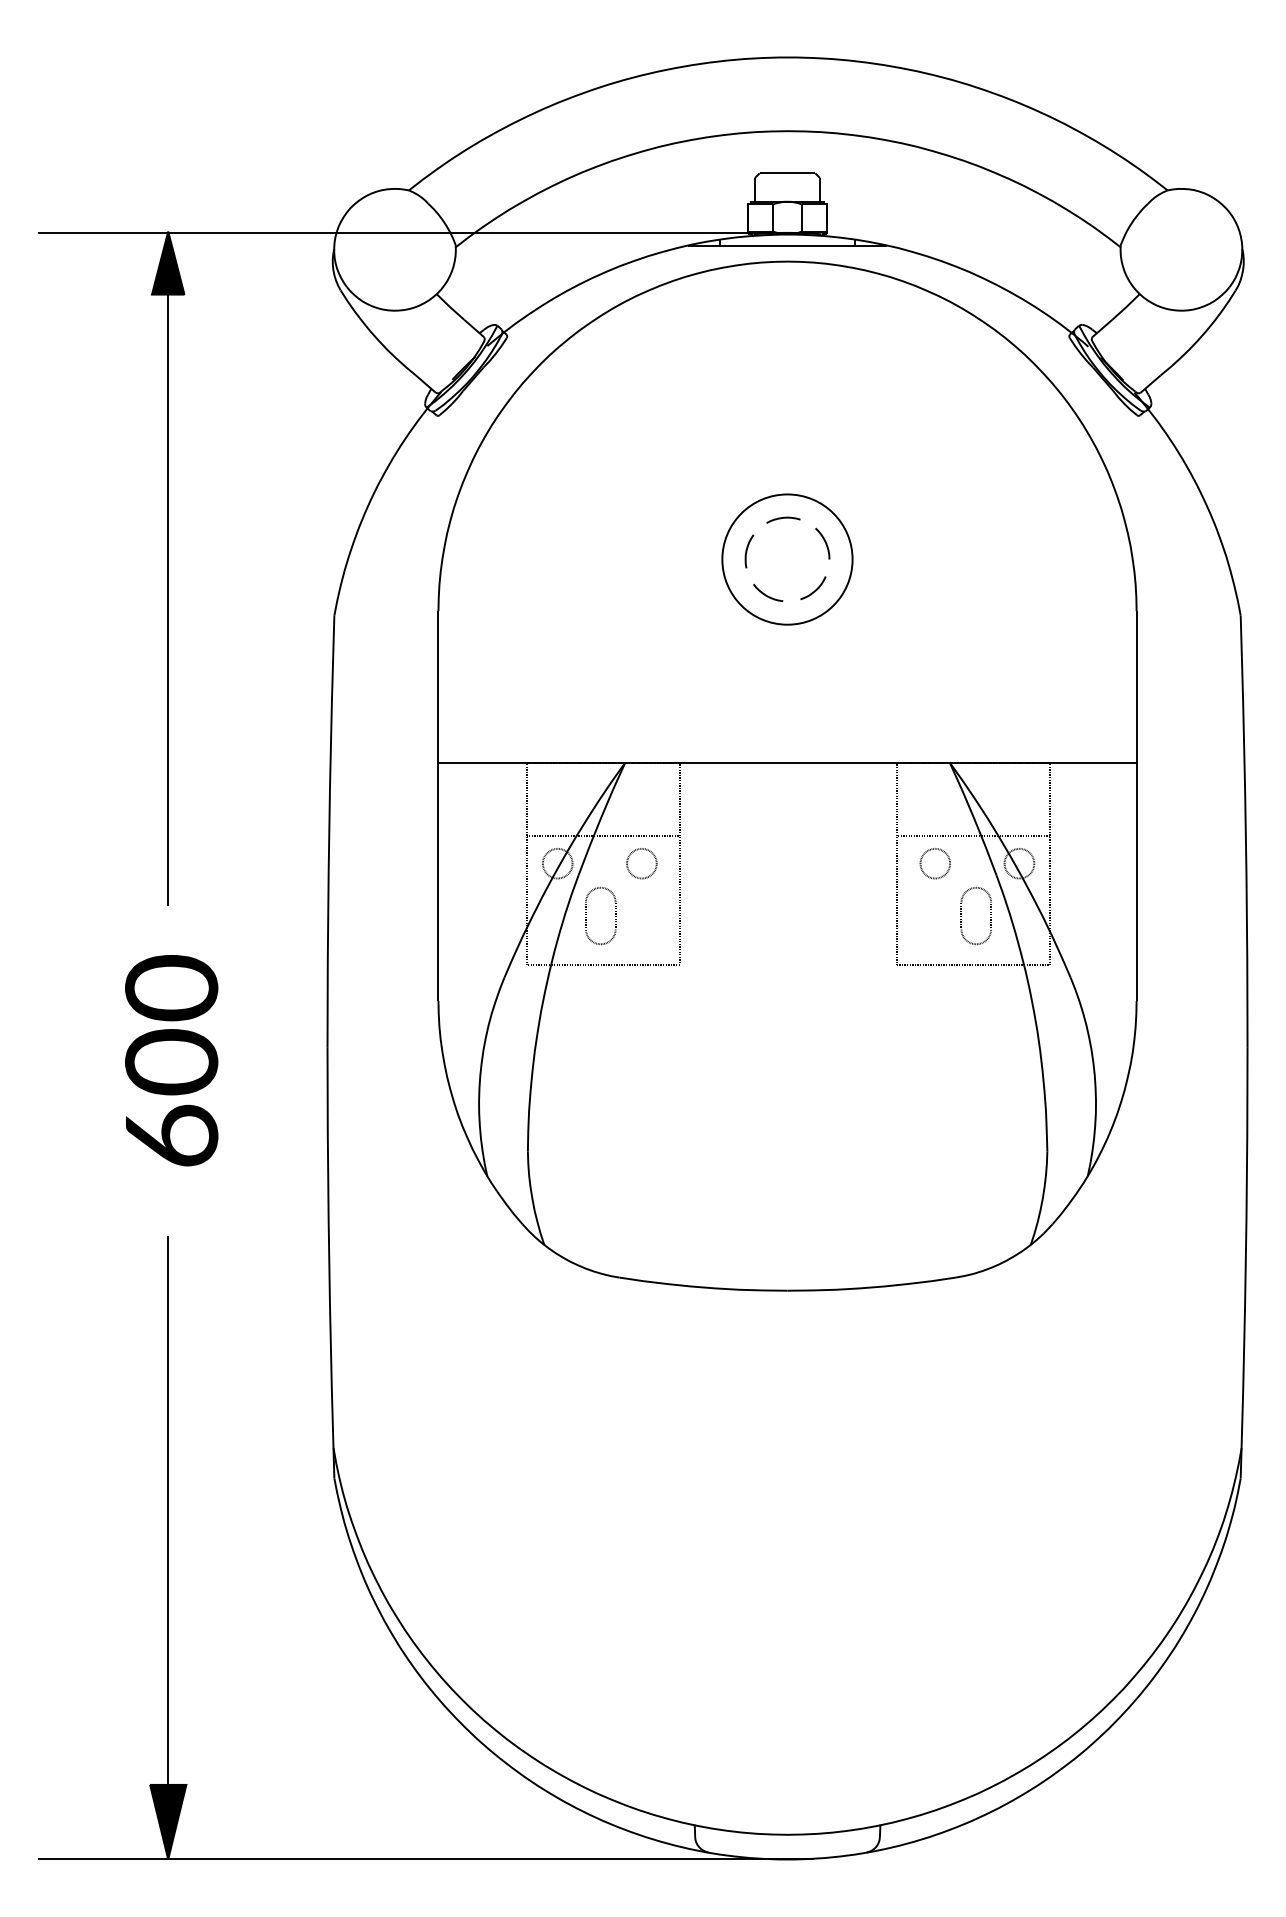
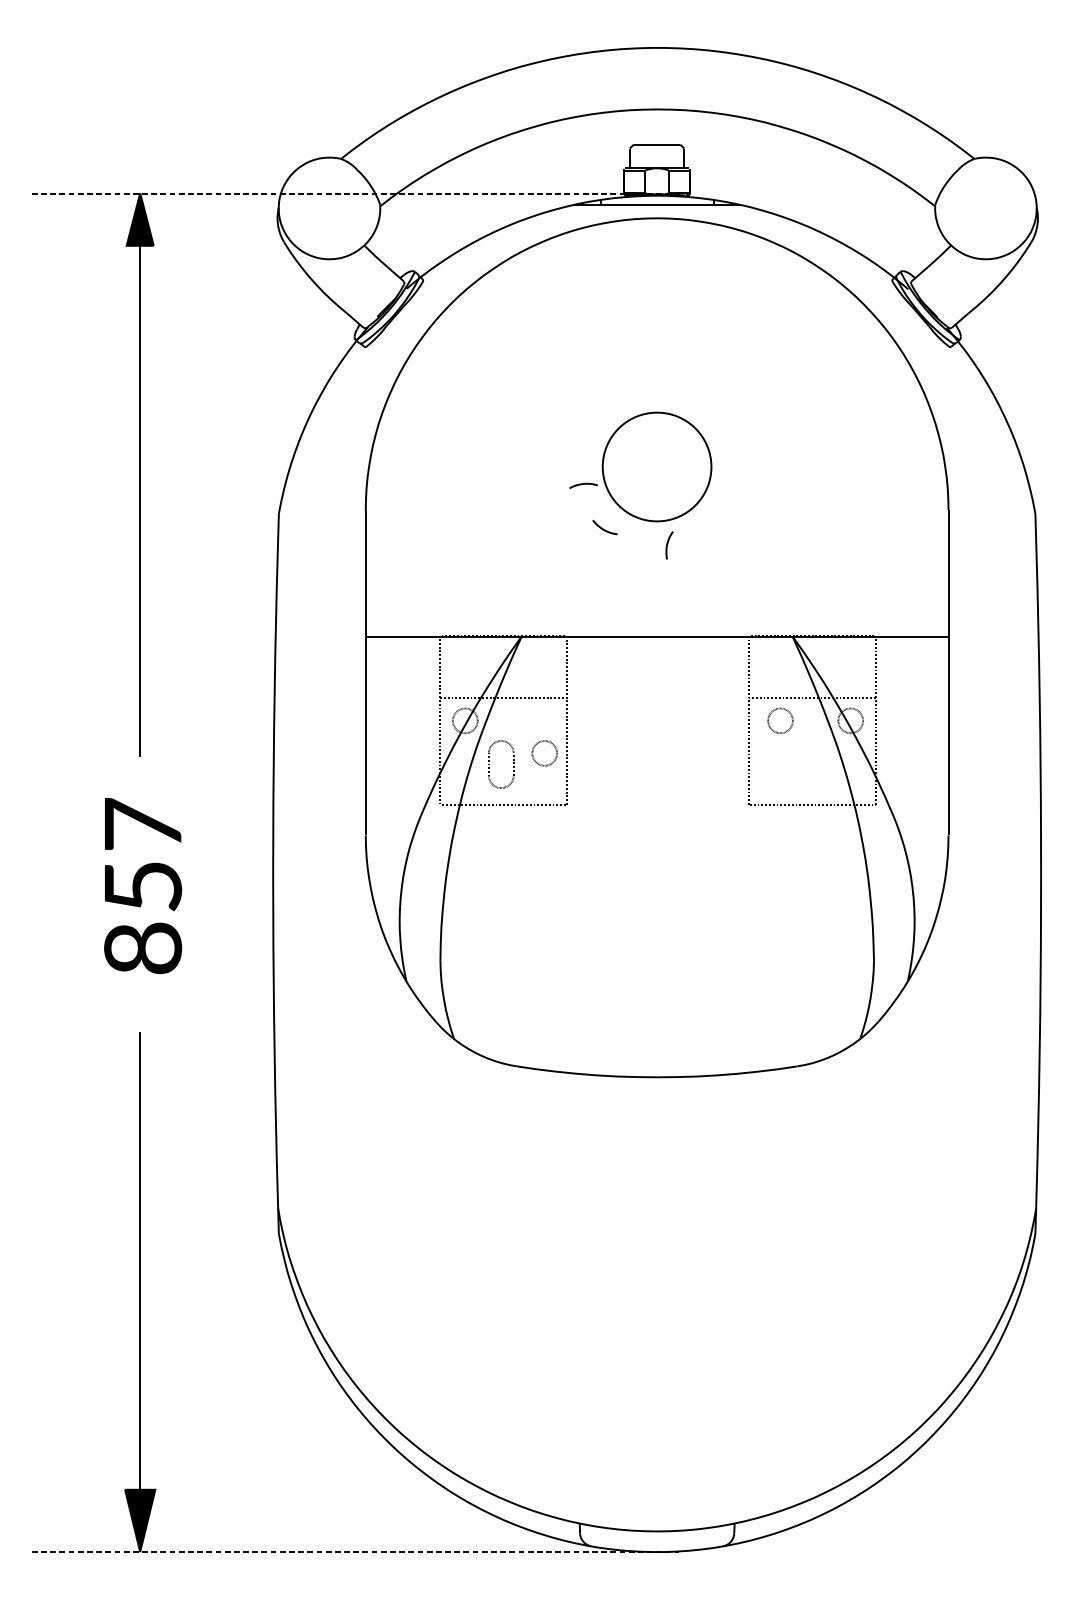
line: (426, 233) -> (355, 194), solid -> dashed
curve: (783, 518) -> (583, 484), moved
curve: (824, 542) -> (687, 452), removed
curve: (747, 551) -> (667, 545), moved
curve: (815, 589) -> (680, 491), removed
curve: (768, 595) -> (605, 529), moved
part: (641, 863) -> (544, 753), moved
part: (961, 914) -> (802, 763), removed
text: (171, 1061) -> (142, 885), 600 -> 857
line: (426, 1859) -> (355, 1552), solid -> dashed

